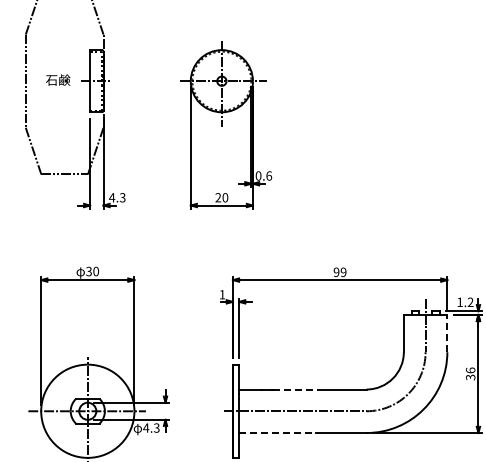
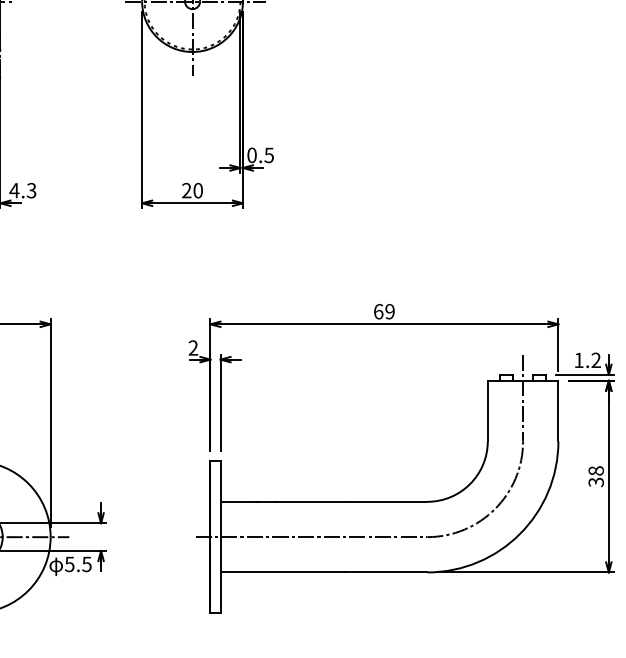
text: (269, 175) -> (269, 154), 0.6 -> 0.5
text: (336, 272) -> (378, 311), 99 -> 69
text: (222, 294) -> (193, 347), 1 -> 2
line: (447, 333) -> (558, 410), dashed -> solid
text: (470, 370) -> (595, 470), 36 -> 38
line: (296, 389) -> (313, 501), dashed -> solid
text: (151, 427) -> (78, 563), 4.3 -> 5.5
line: (278, 433) -> (284, 573), dashed -> solid

